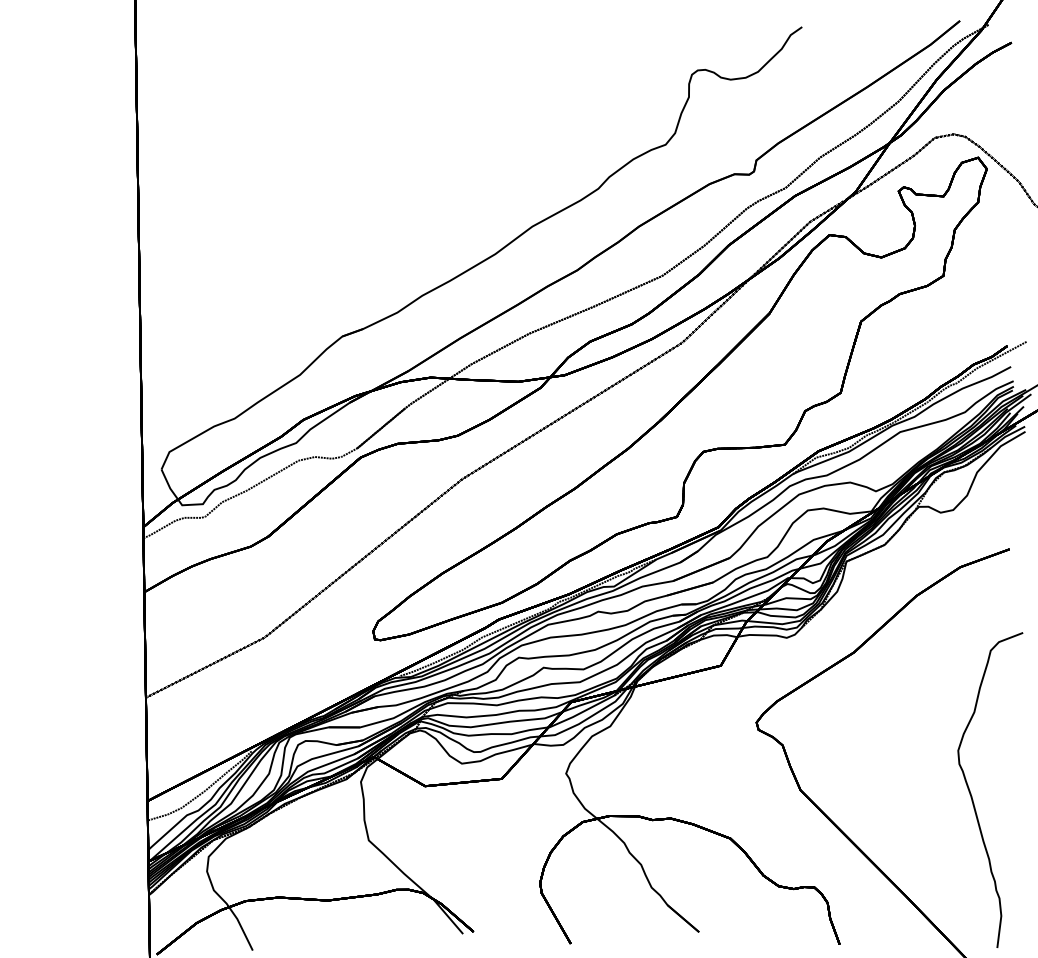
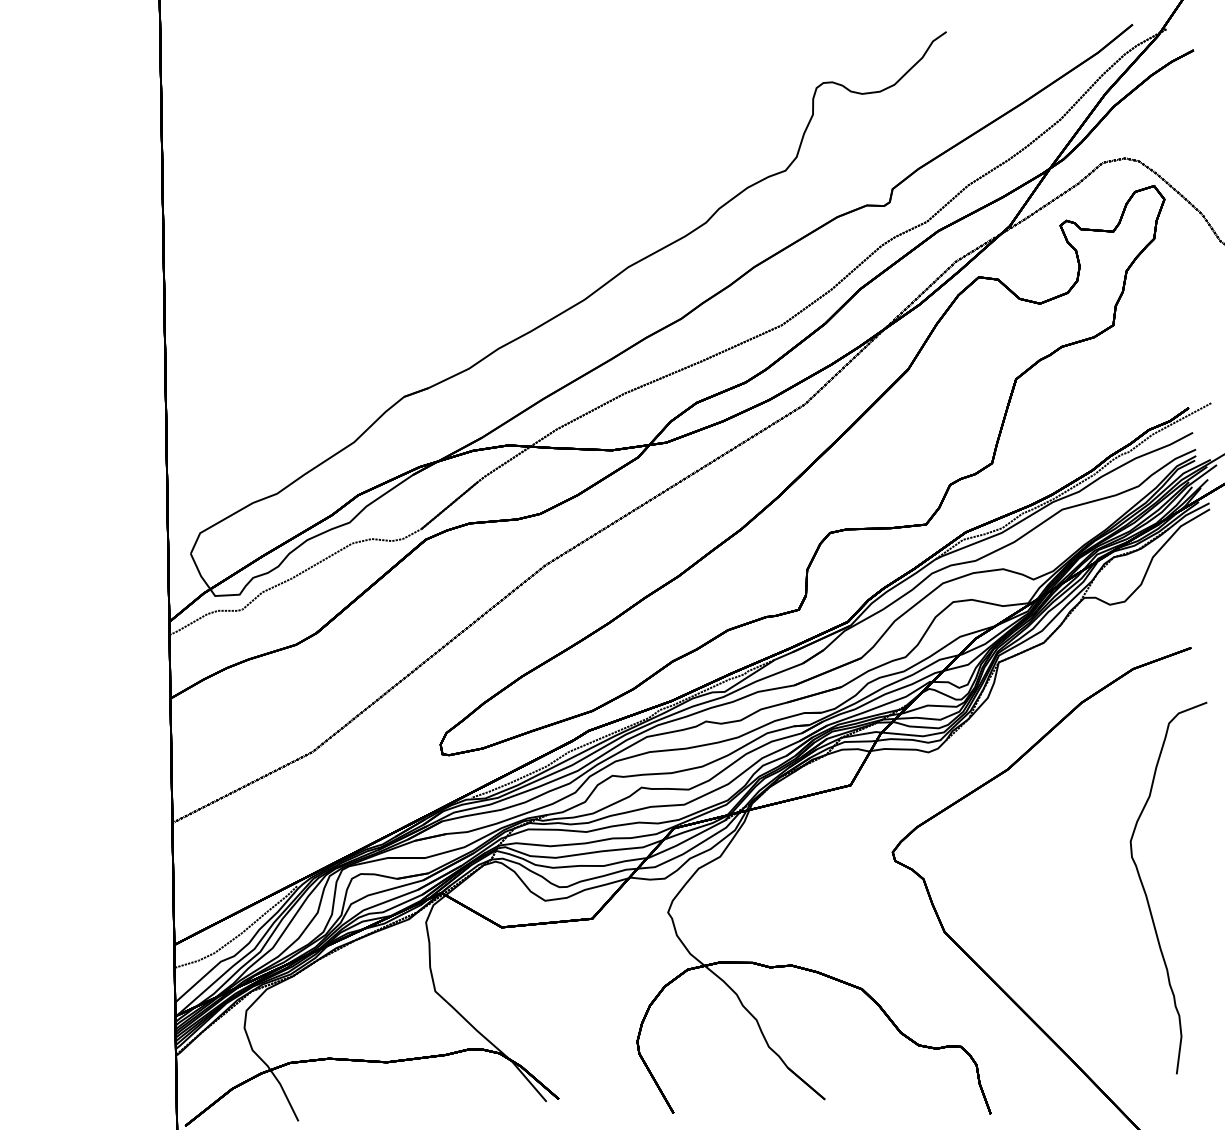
curve: (972, 796) -> (1147, 895), moved

